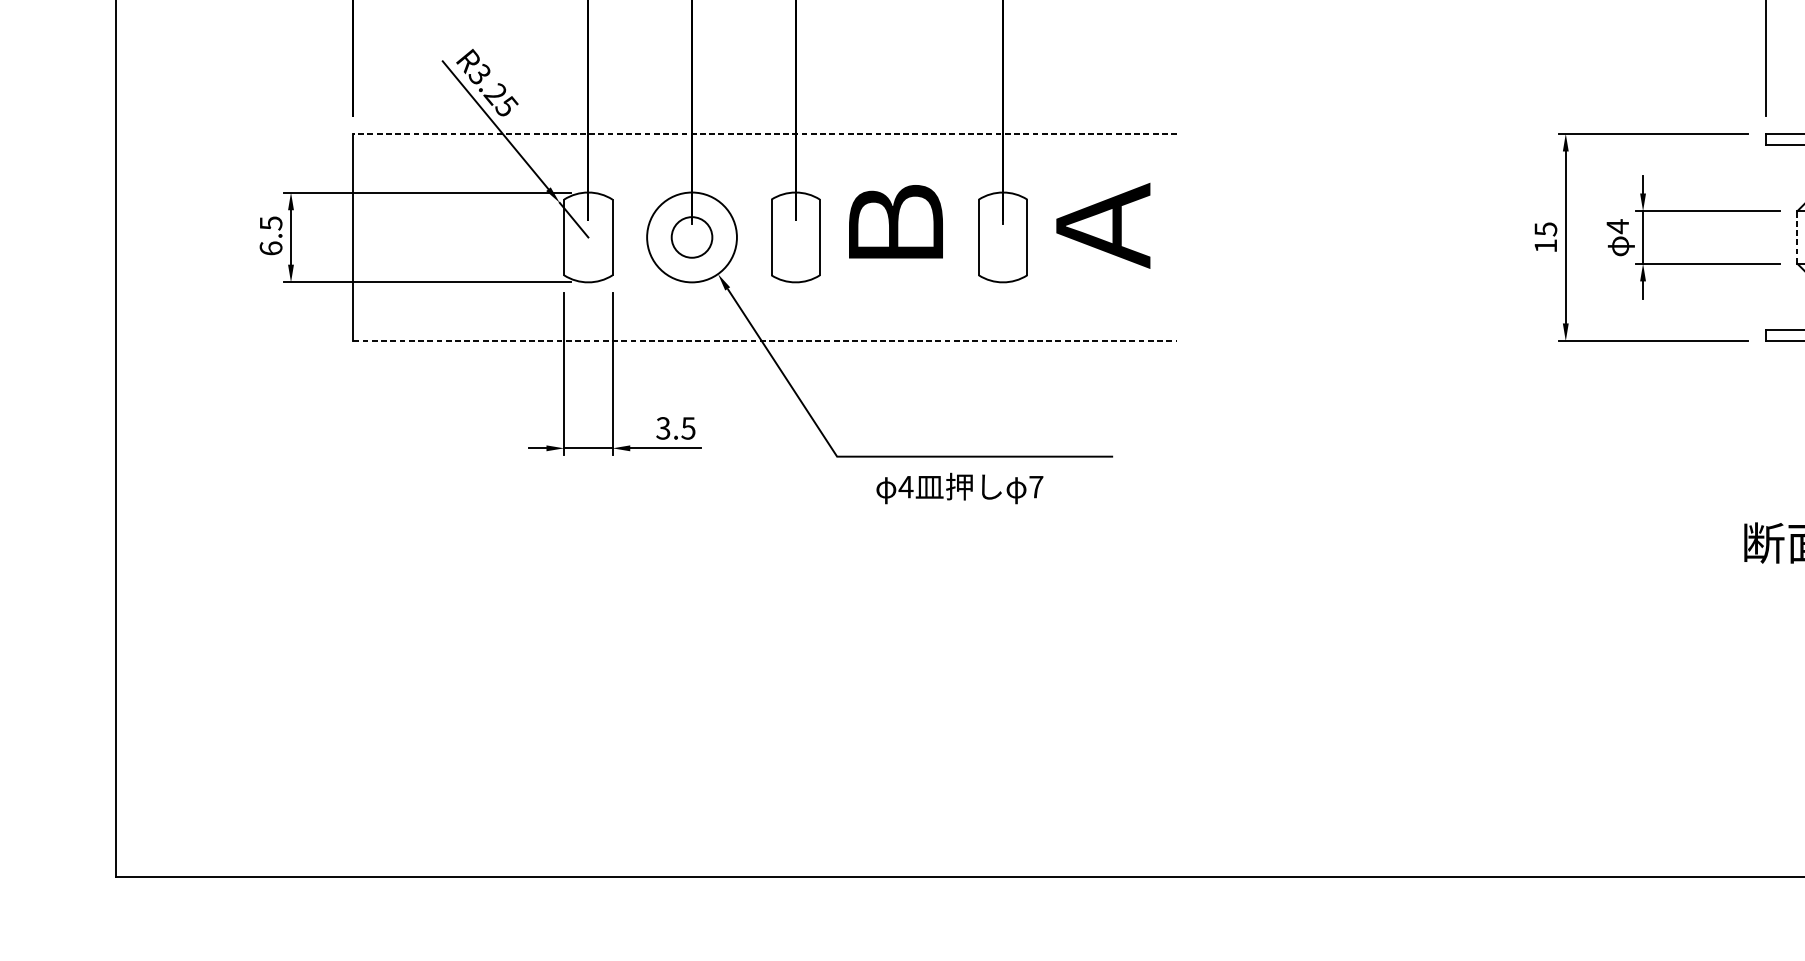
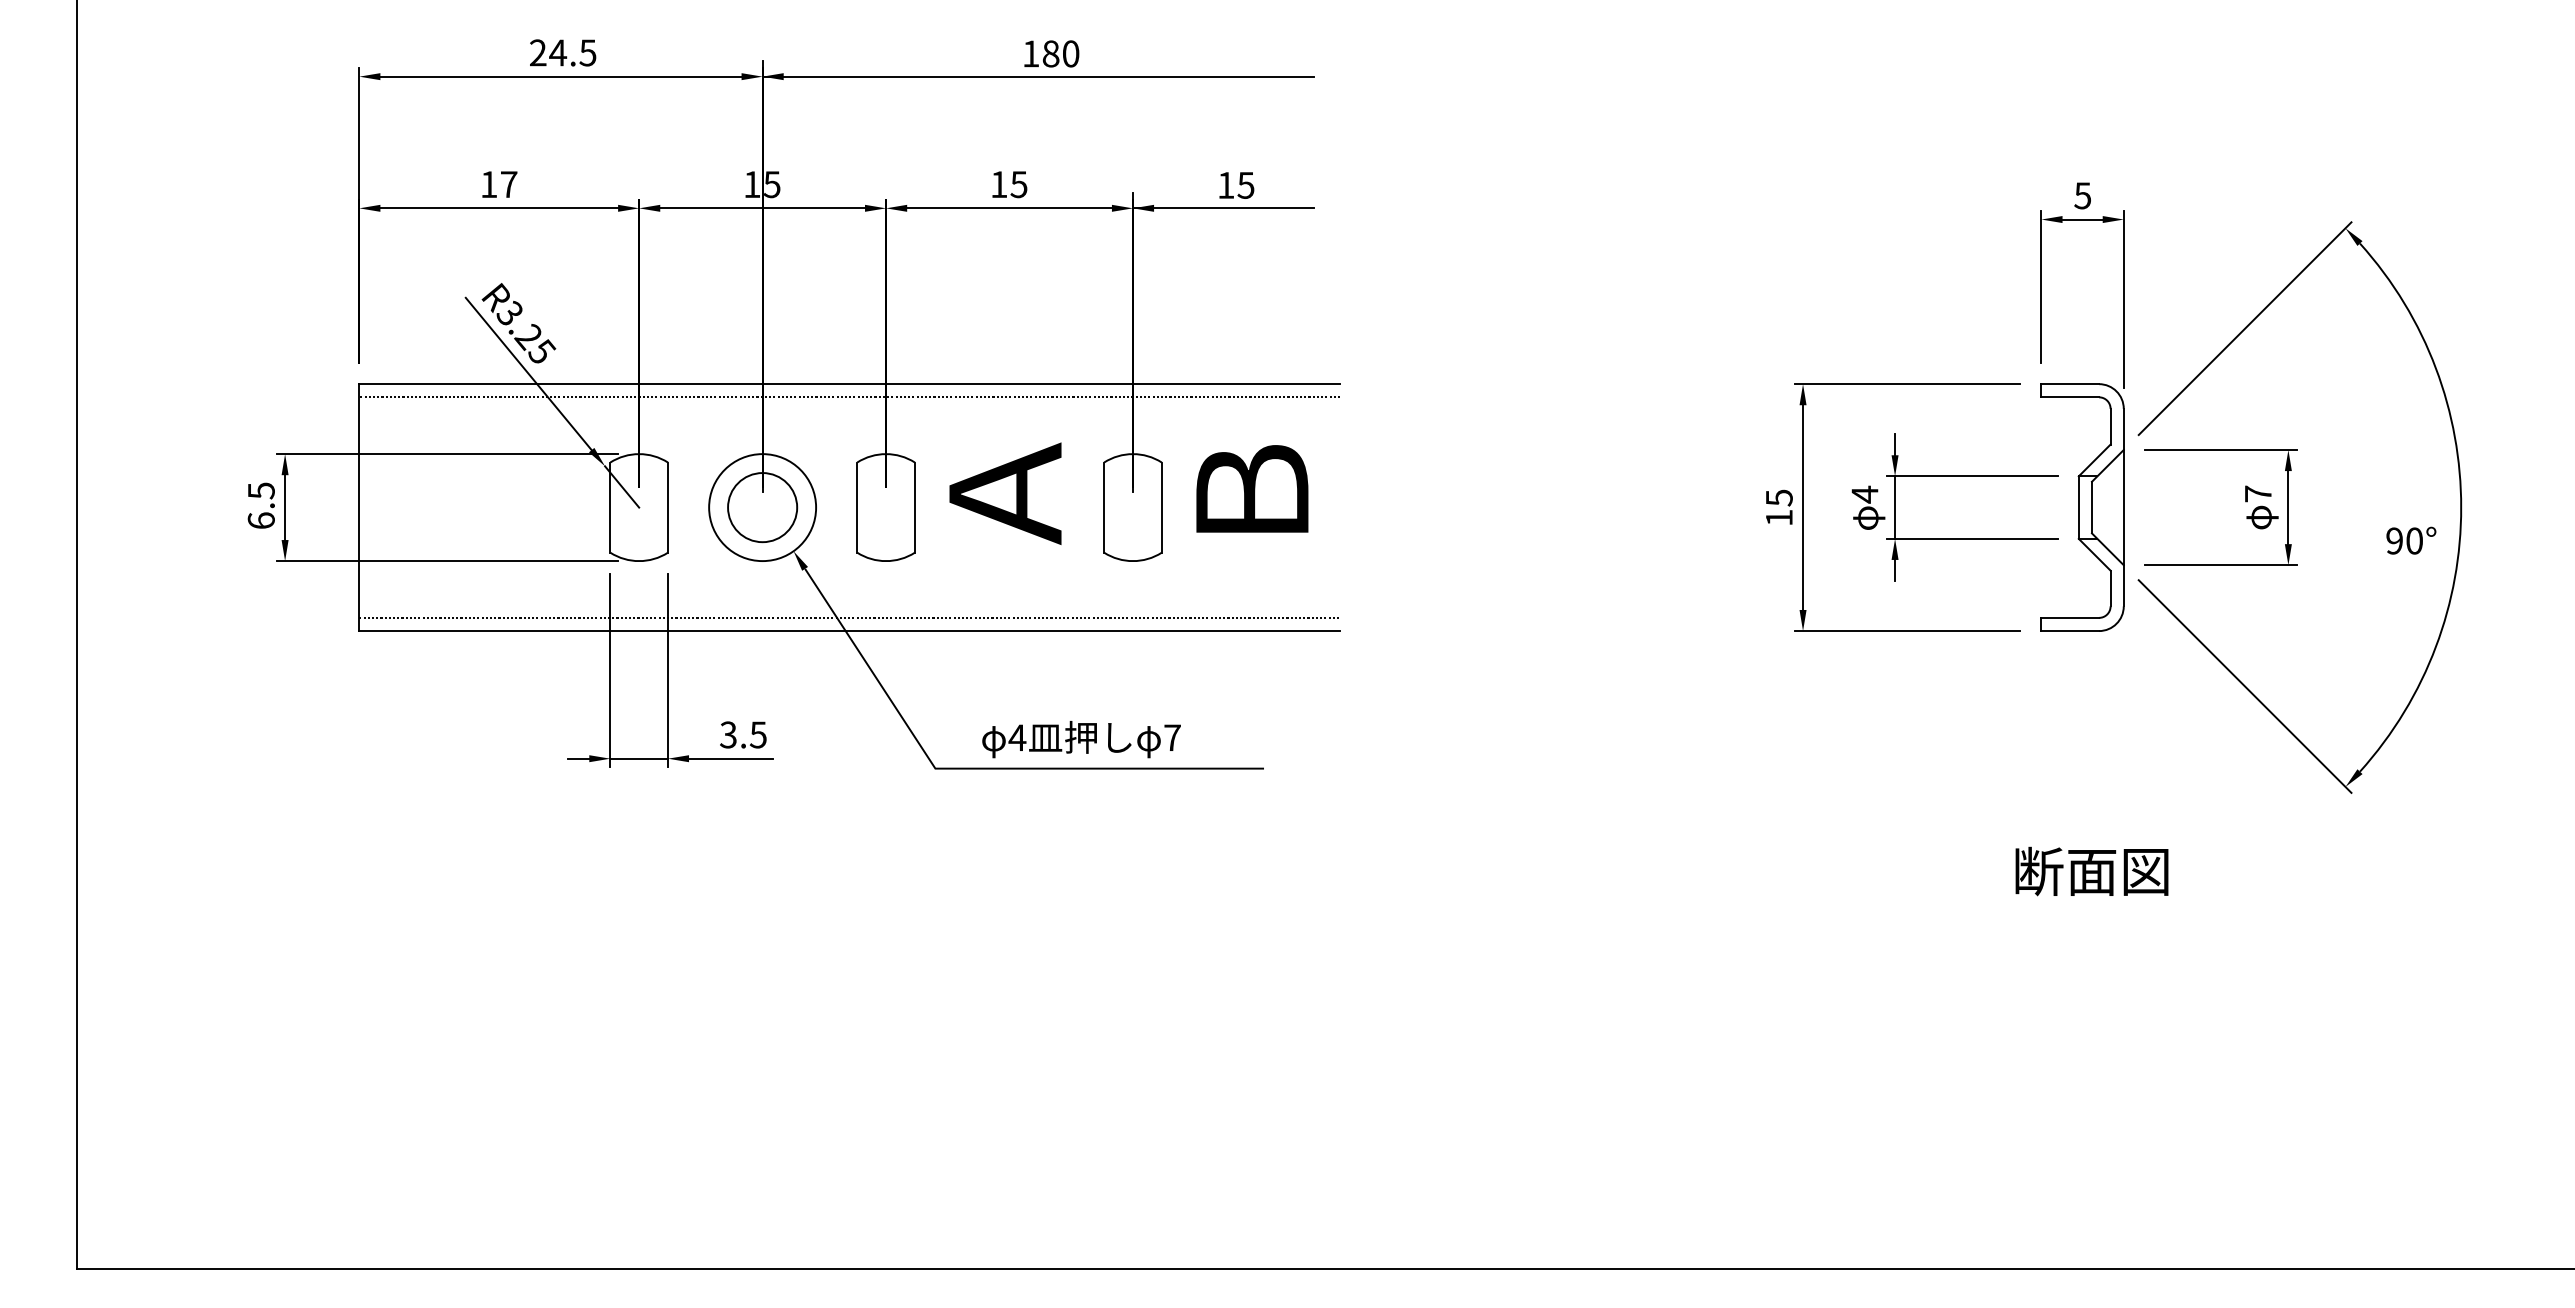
line: (764, 134) -> (849, 384), dashed -> solid
line: (764, 144) -> (849, 397), added
text: (896, 225) -> (1005, 493), Ｂ -> Ａ
text: (1103, 225) -> (1252, 493), Ａ -> Ｂ
circle: (691, 237) -> (762, 507), size x1.43
line: (1797, 237) -> (2078, 507), dashed -> solid
line: (764, 329) -> (849, 617), added
line: (765, 341) -> (850, 631), dashed -> solid
text: (959, 488) -> (1081, 739), moved

